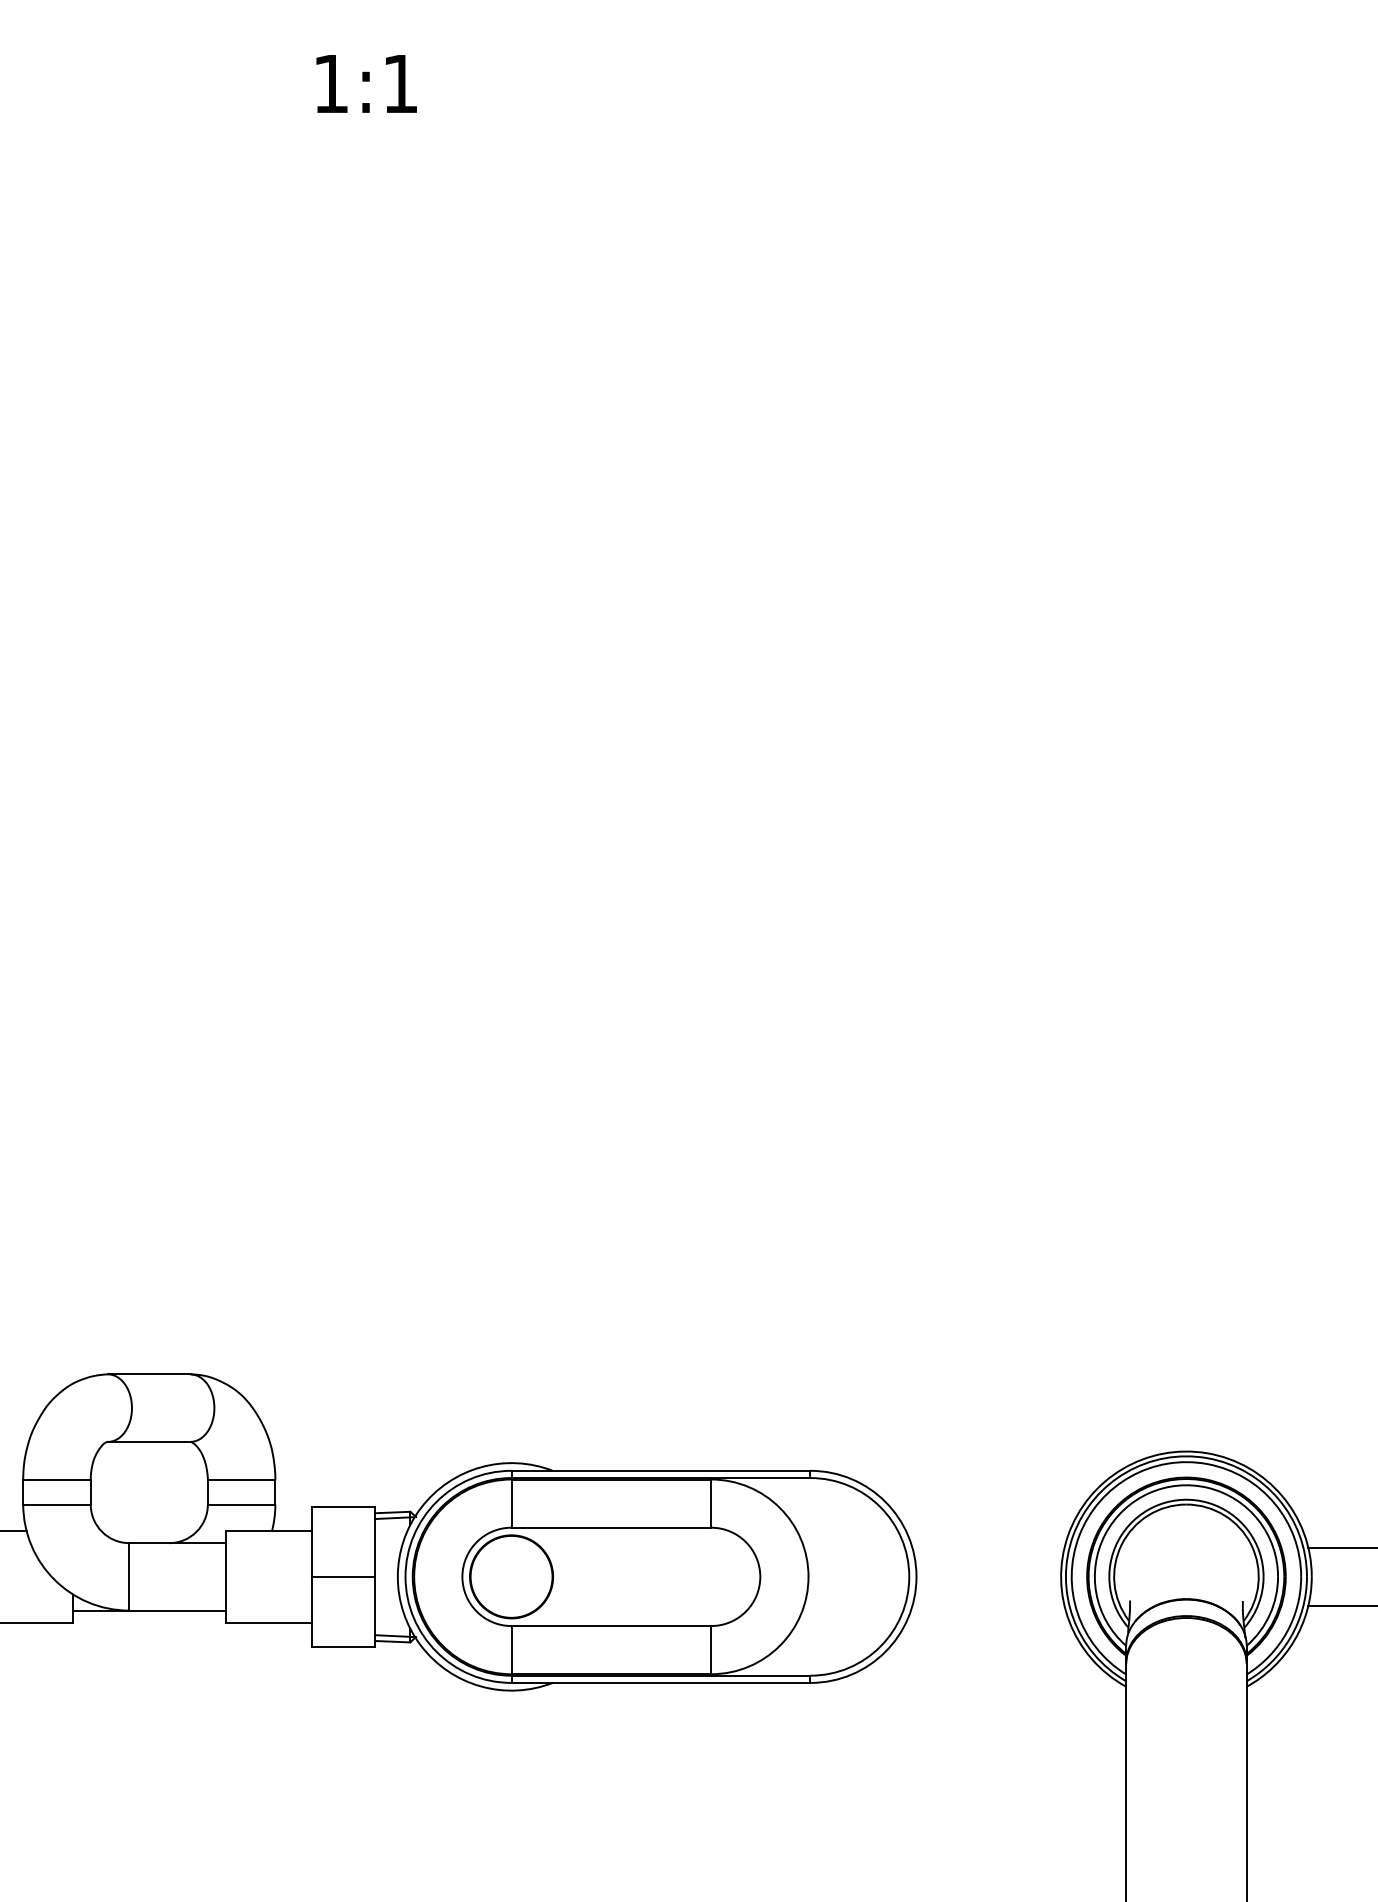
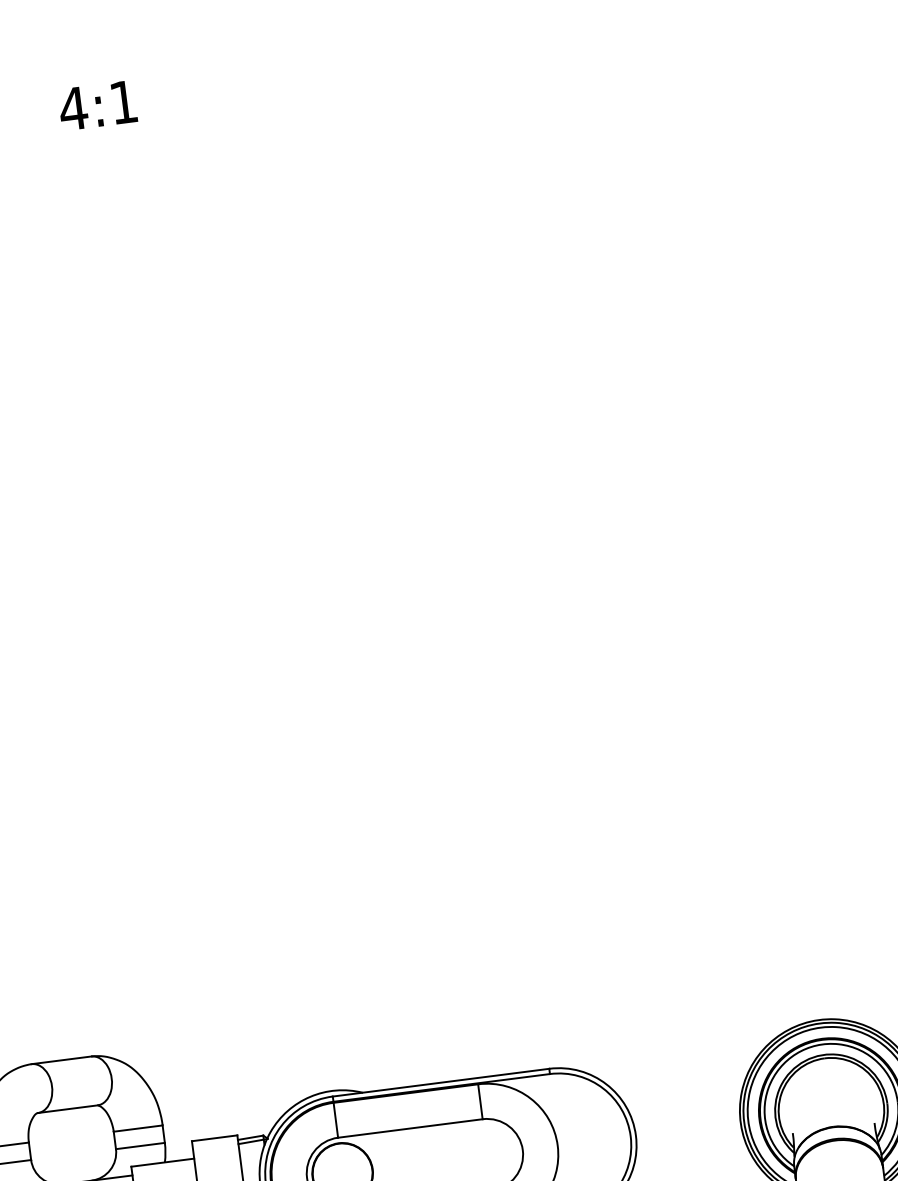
text: (330, 83) -> (72, 108), 1:1 -> 4:1

